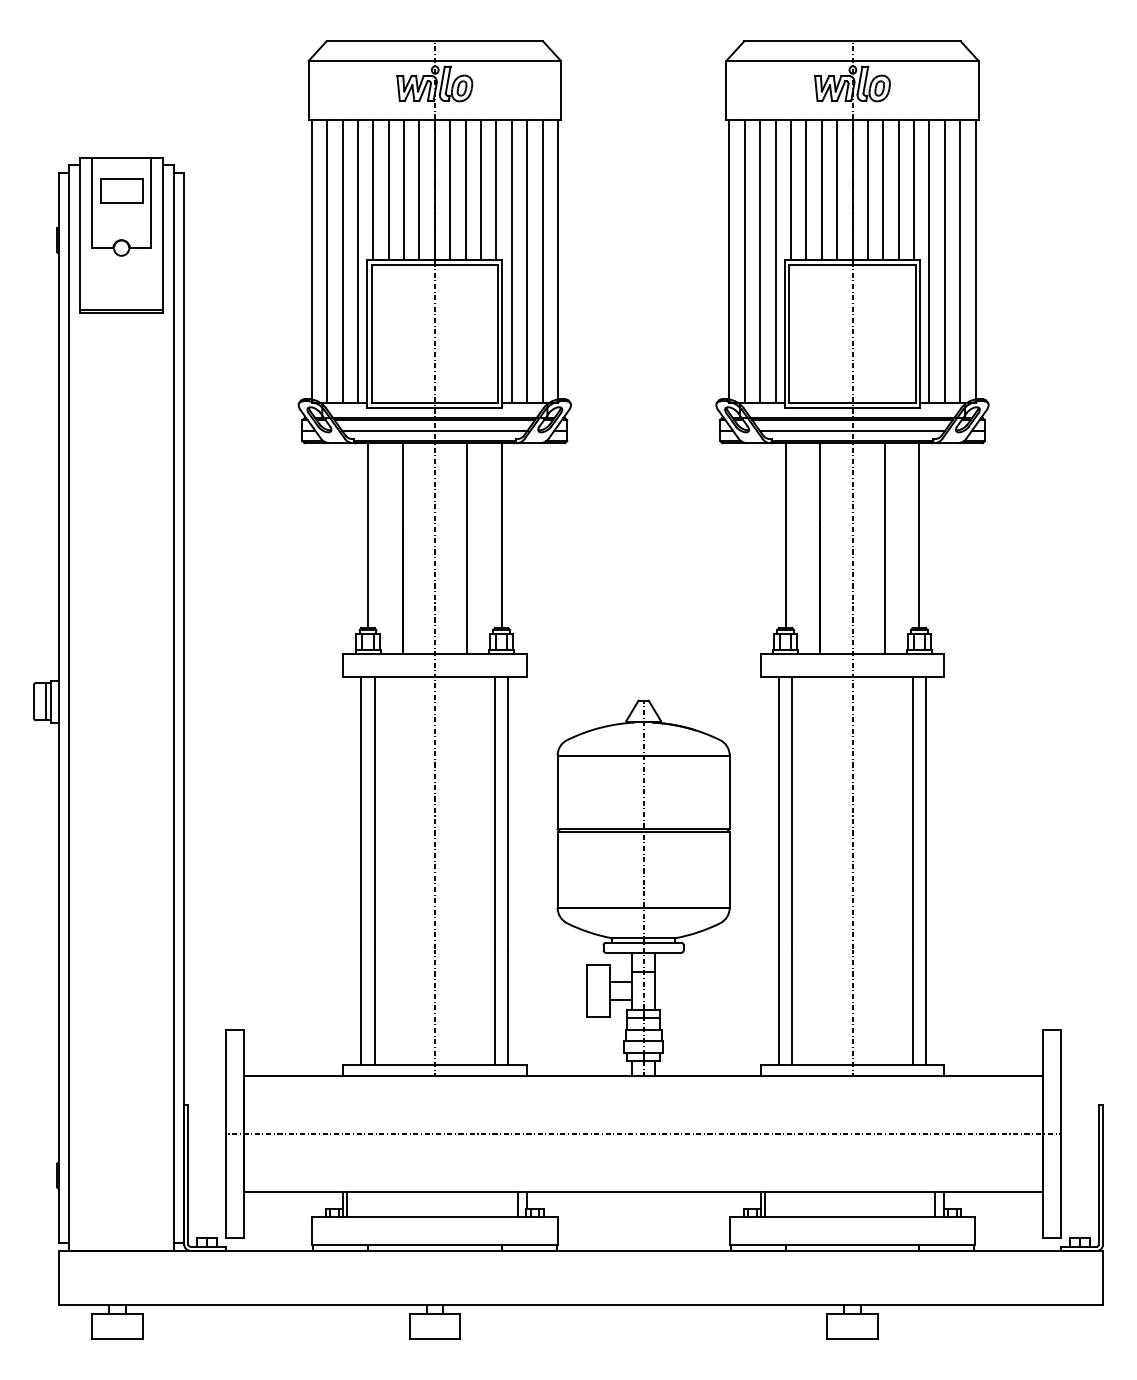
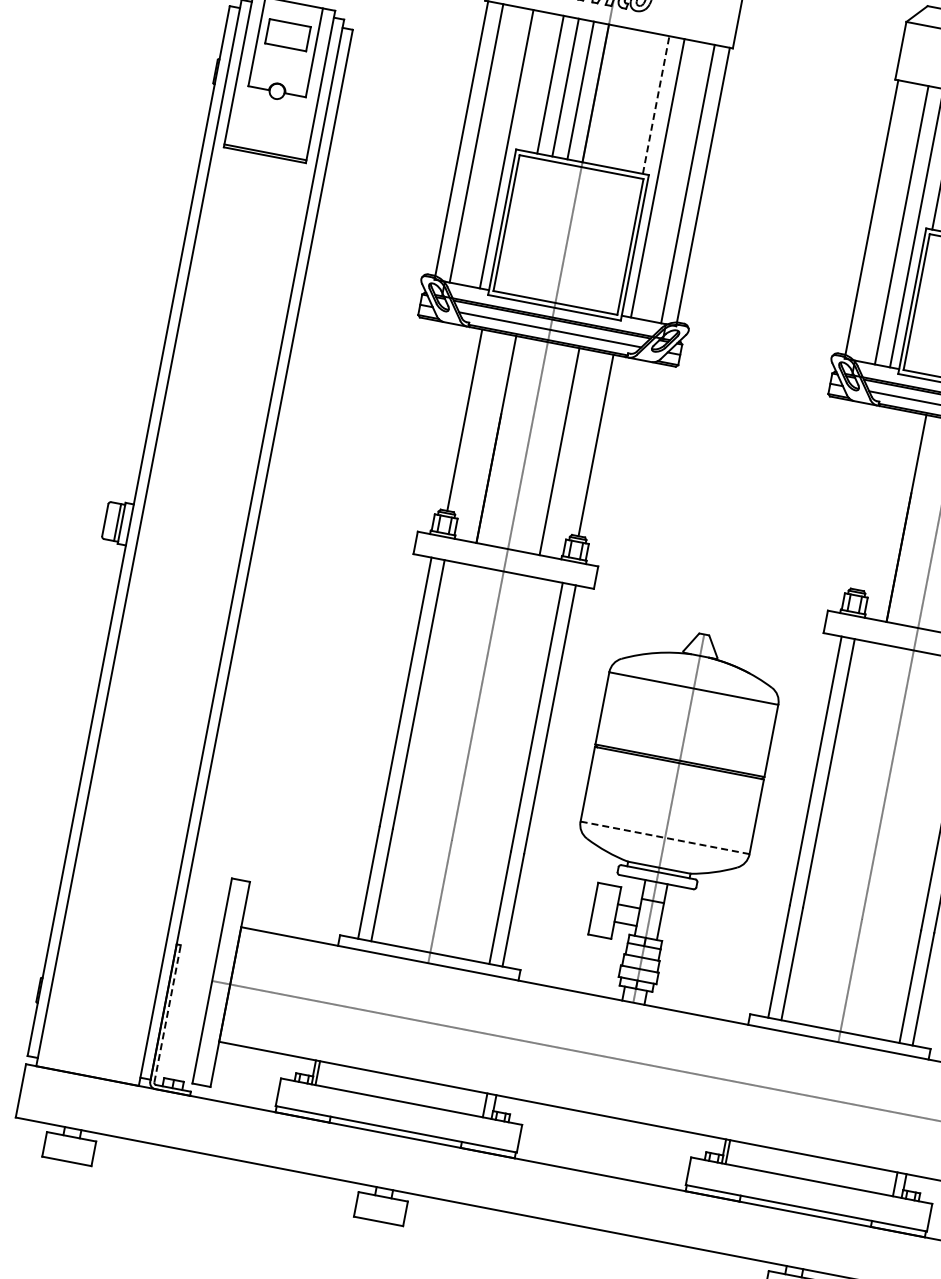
line: (373, 189) -> (535, 81), removed
line: (450, 189) -> (611, 96), removed
line: (465, 189) -> (625, 98), removed
line: (480, 189) -> (640, 101), removed
line: (496, 189) -> (656, 104), solid -> dashed
line: (342, 261) -> (491, 146), removed
line: (527, 261) -> (673, 181), removed
line: (744, 261) -> (886, 222), removed
line: (785, 535) -> (874, 499), removed
line: (643, 907) -> (664, 837), solid -> dashed
line: (188, 1174) -> (167, 1013), solid -> dashed

